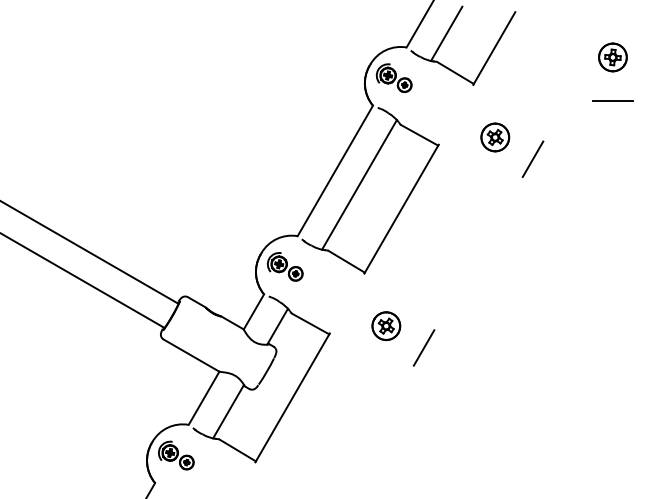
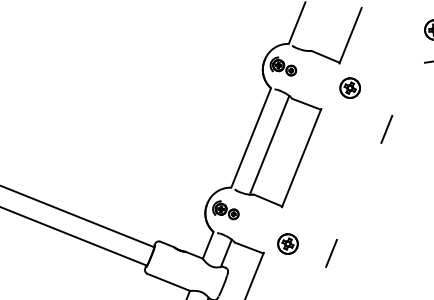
line: (446, 33) -> (315, 30), removed
part: (495, 137) -> (350, 88), moved
line: (532, 158) -> (386, 128), moved
part: (386, 326) -> (288, 244), moved

